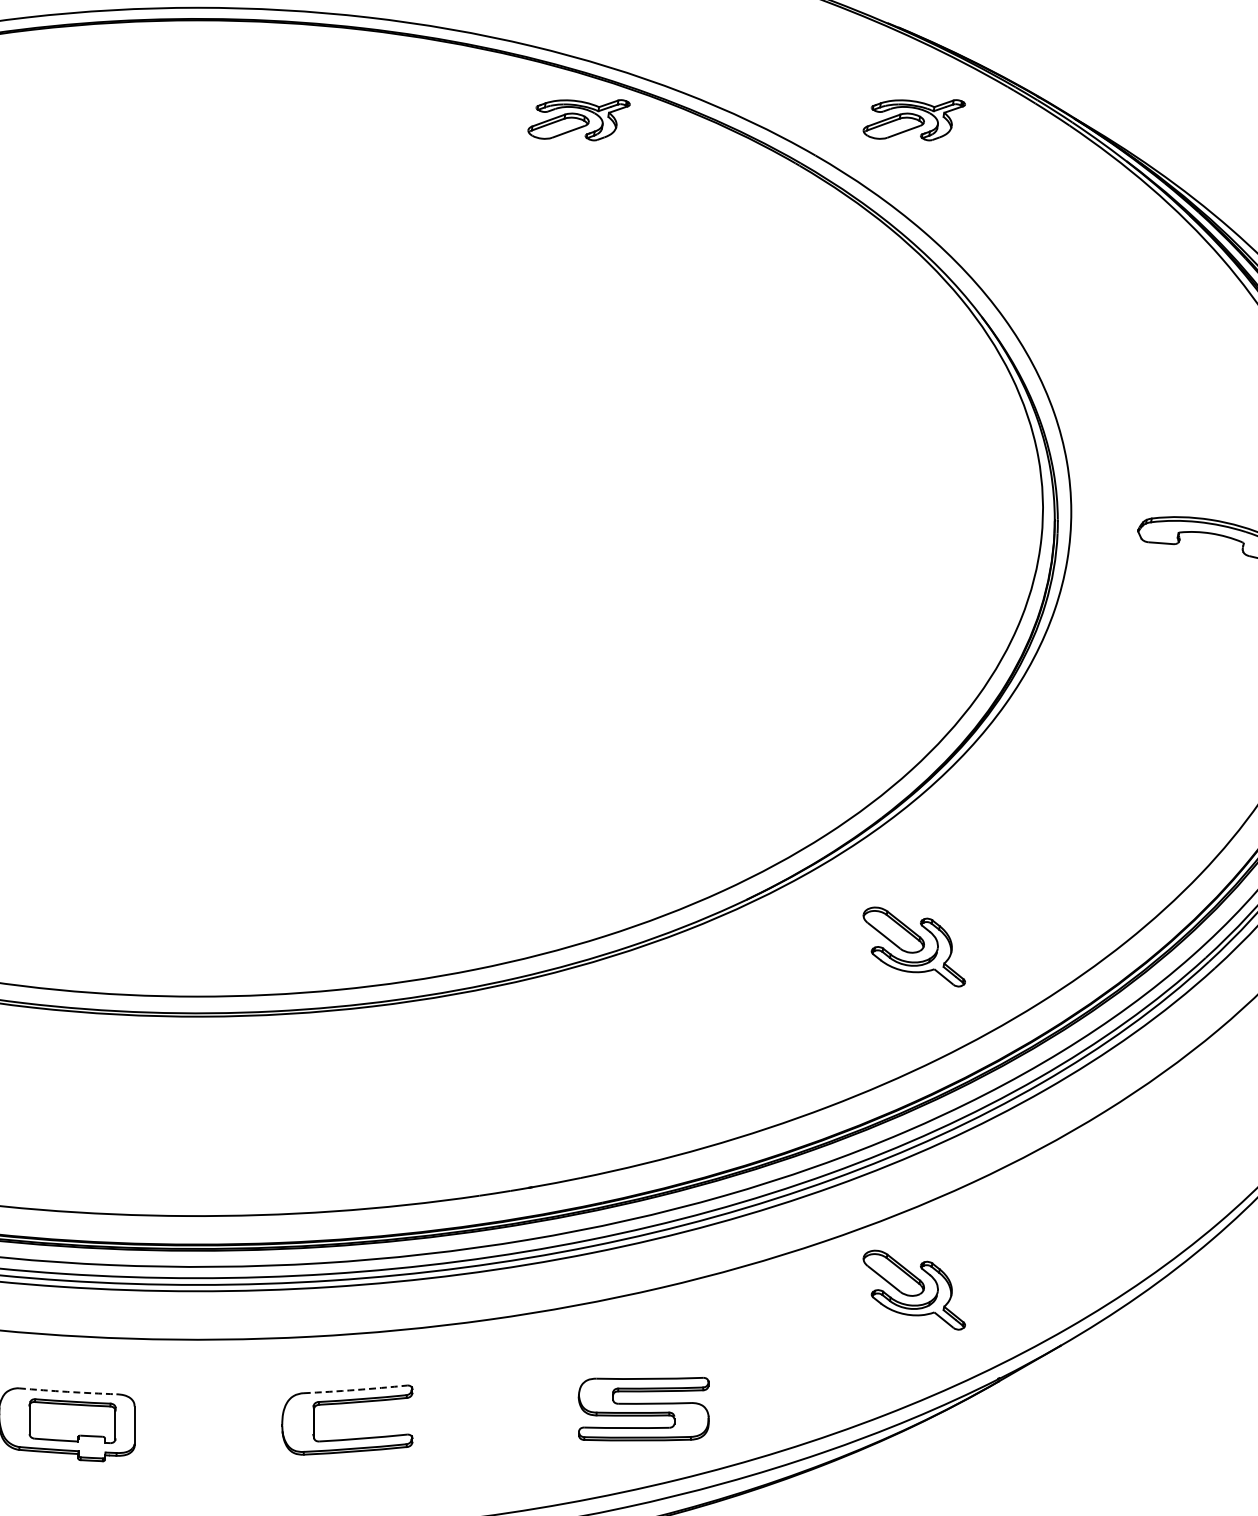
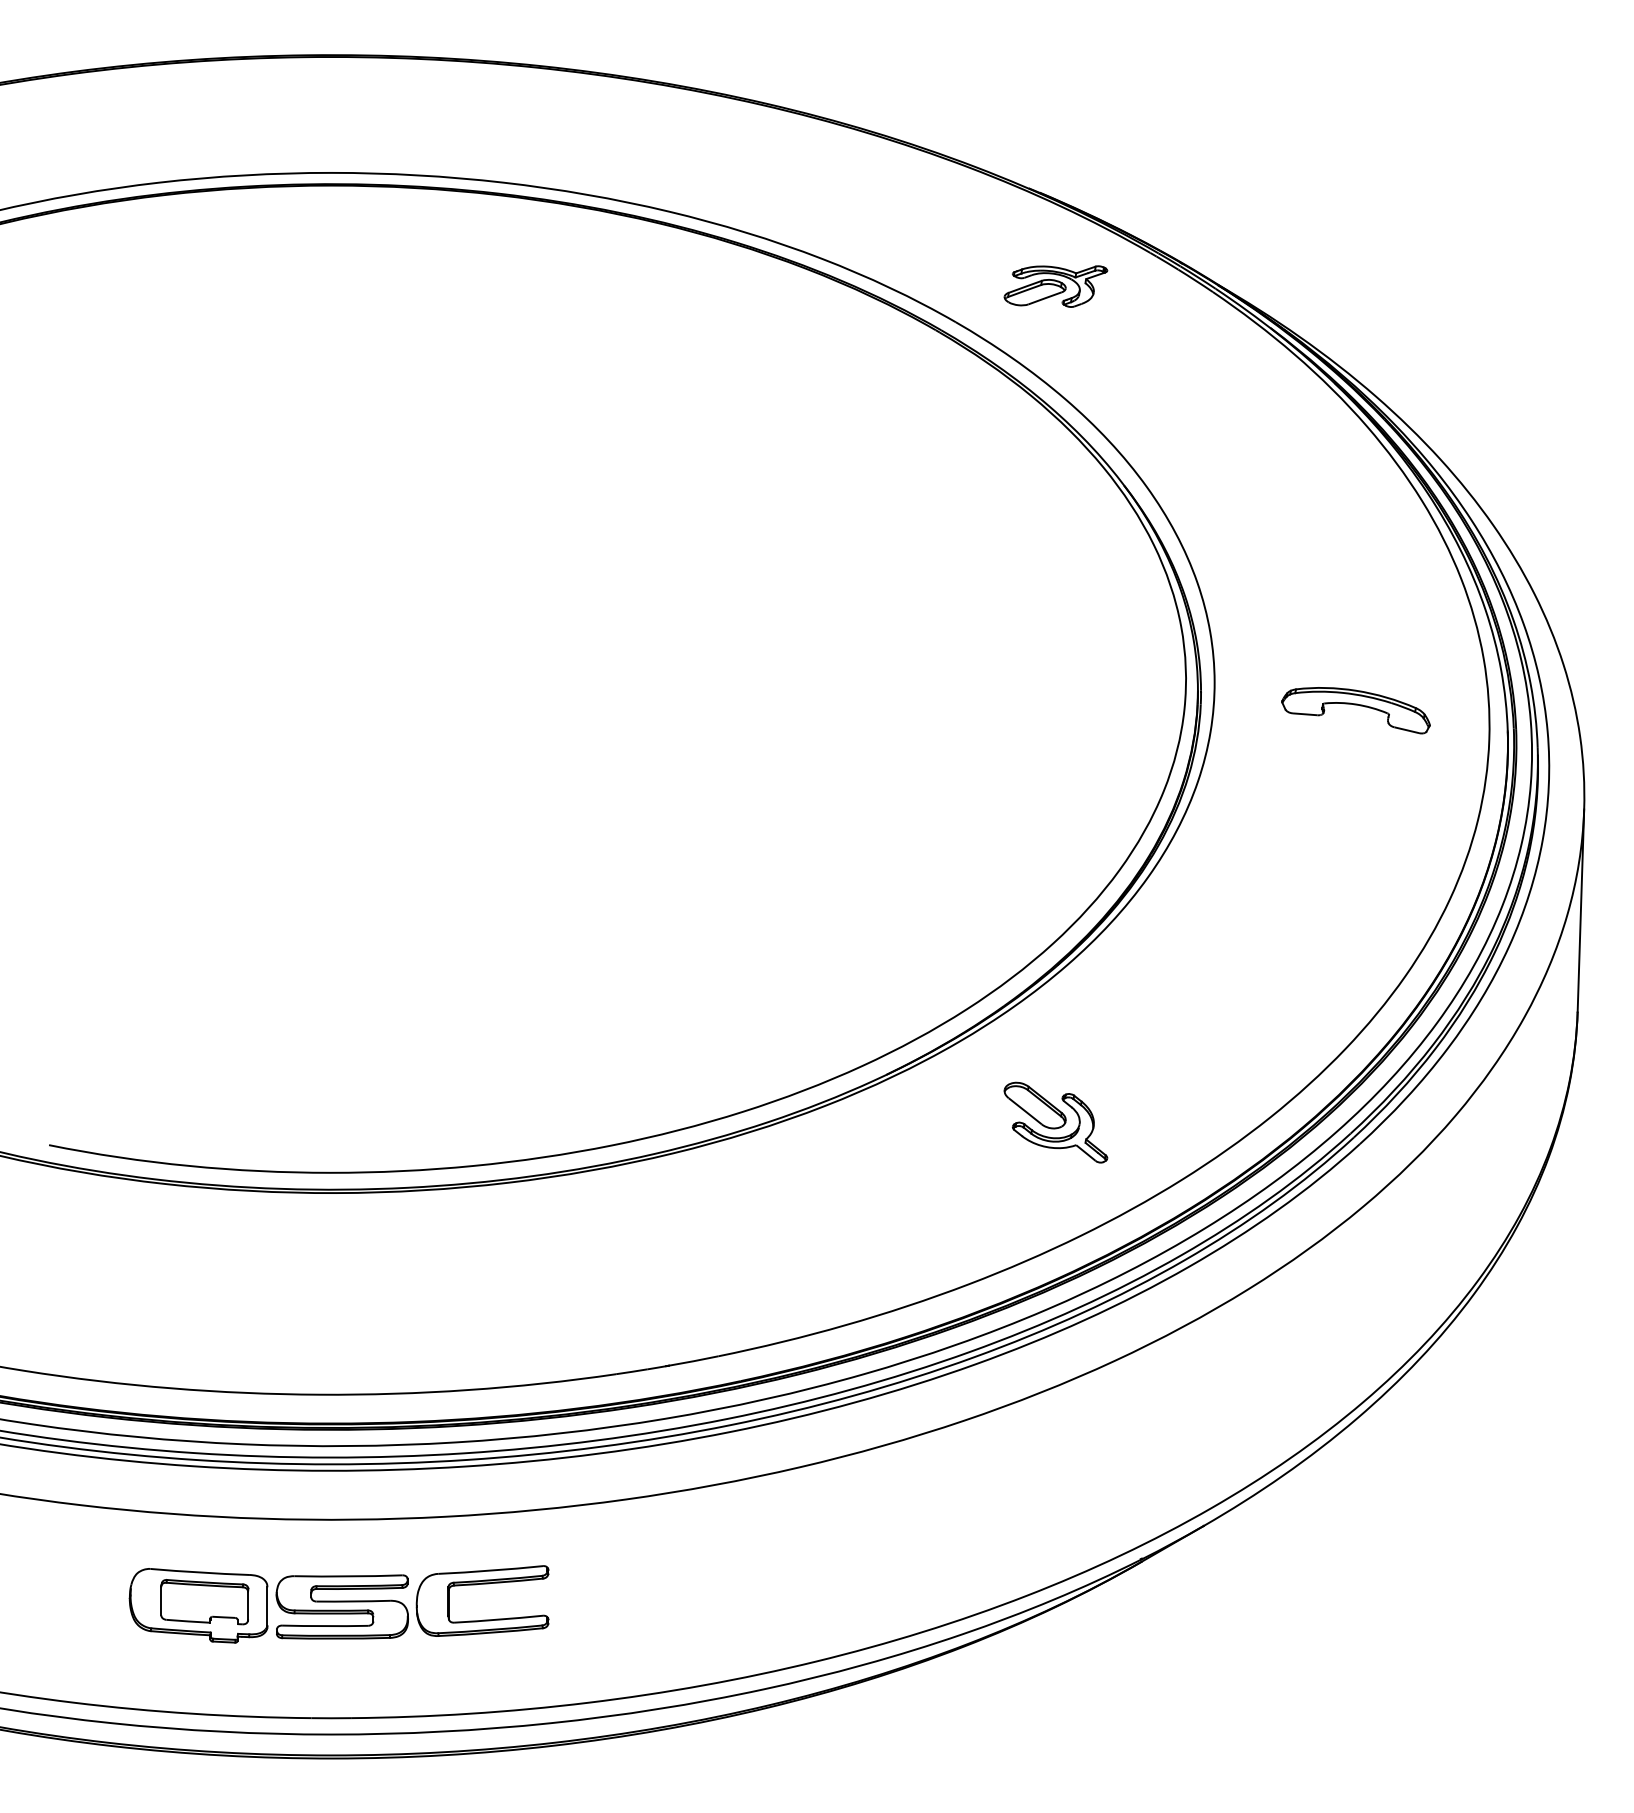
part: (578, 120) -> (716, 286), removed
part: (913, 1290) -> (1055, 1469), removed
arc: (355, 1389) -> (490, 1570), dashed -> solid
arc: (67, 1391) -> (199, 1572), dashed -> solid
part: (642, 1408) -> (341, 1606), moved

